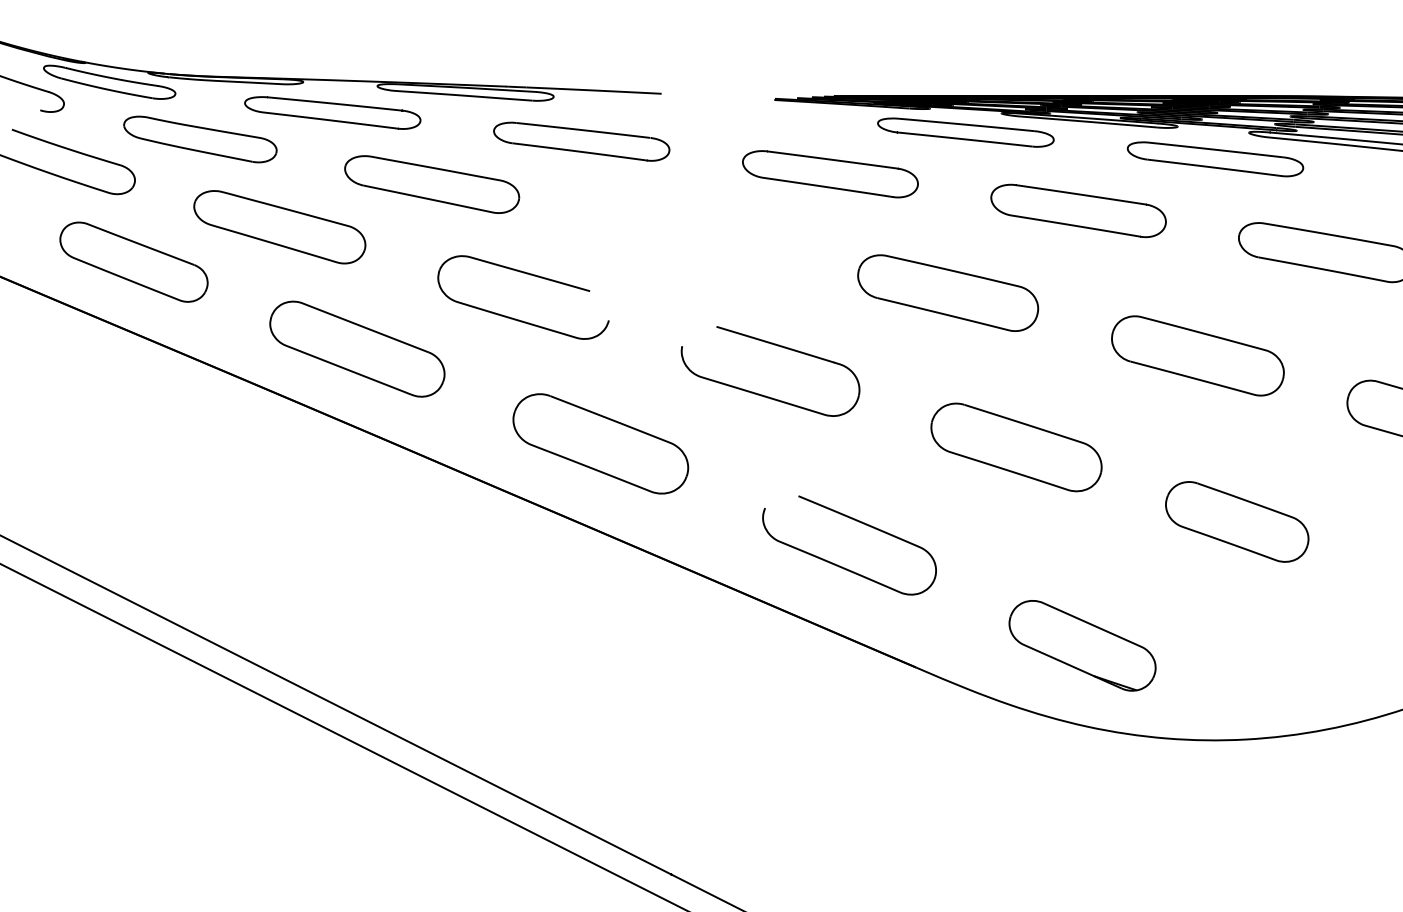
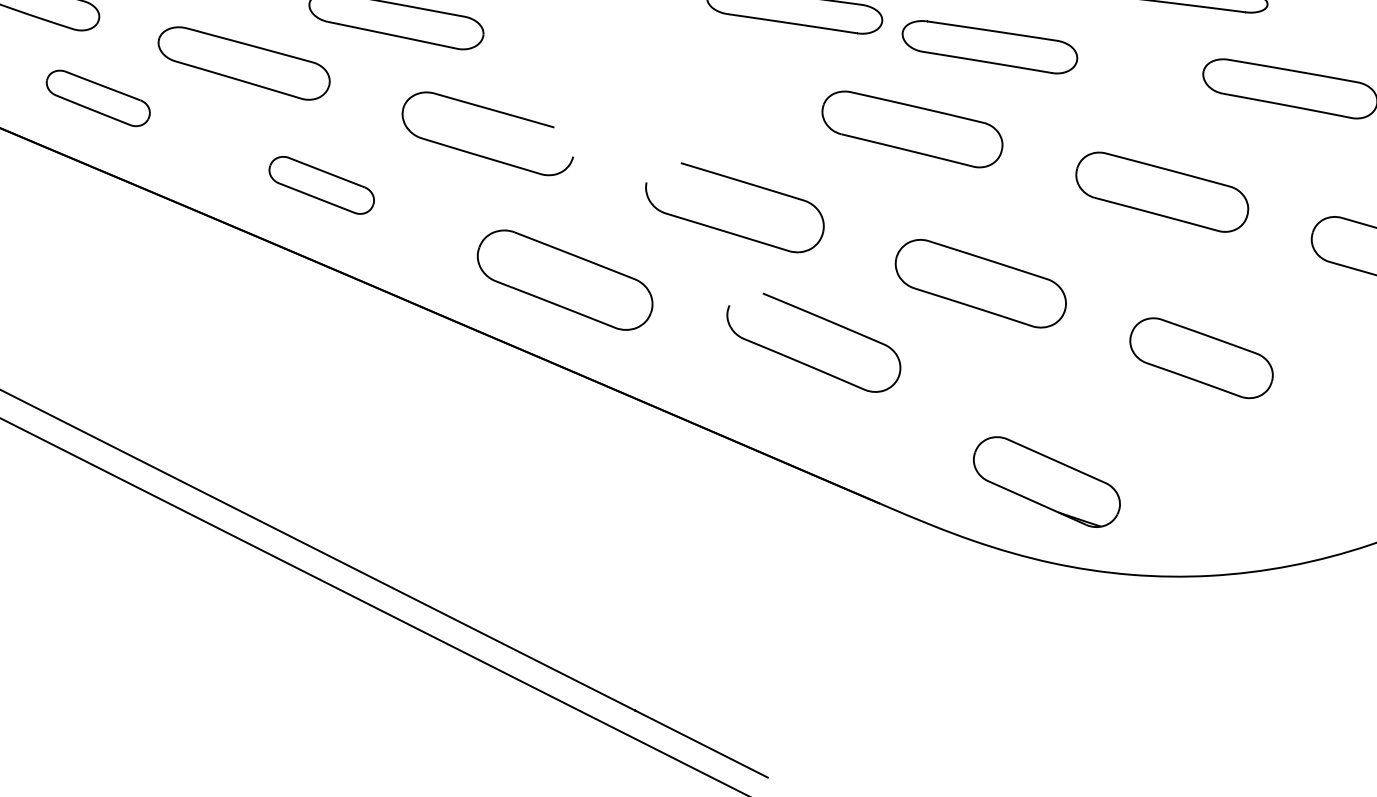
part: (1078, 210) -> (989, 46), moved
part: (133, 261) -> (97, 97), size x0.7
part: (357, 348) -> (321, 184), size x0.6
part: (840, 565) -> (804, 362), moved

